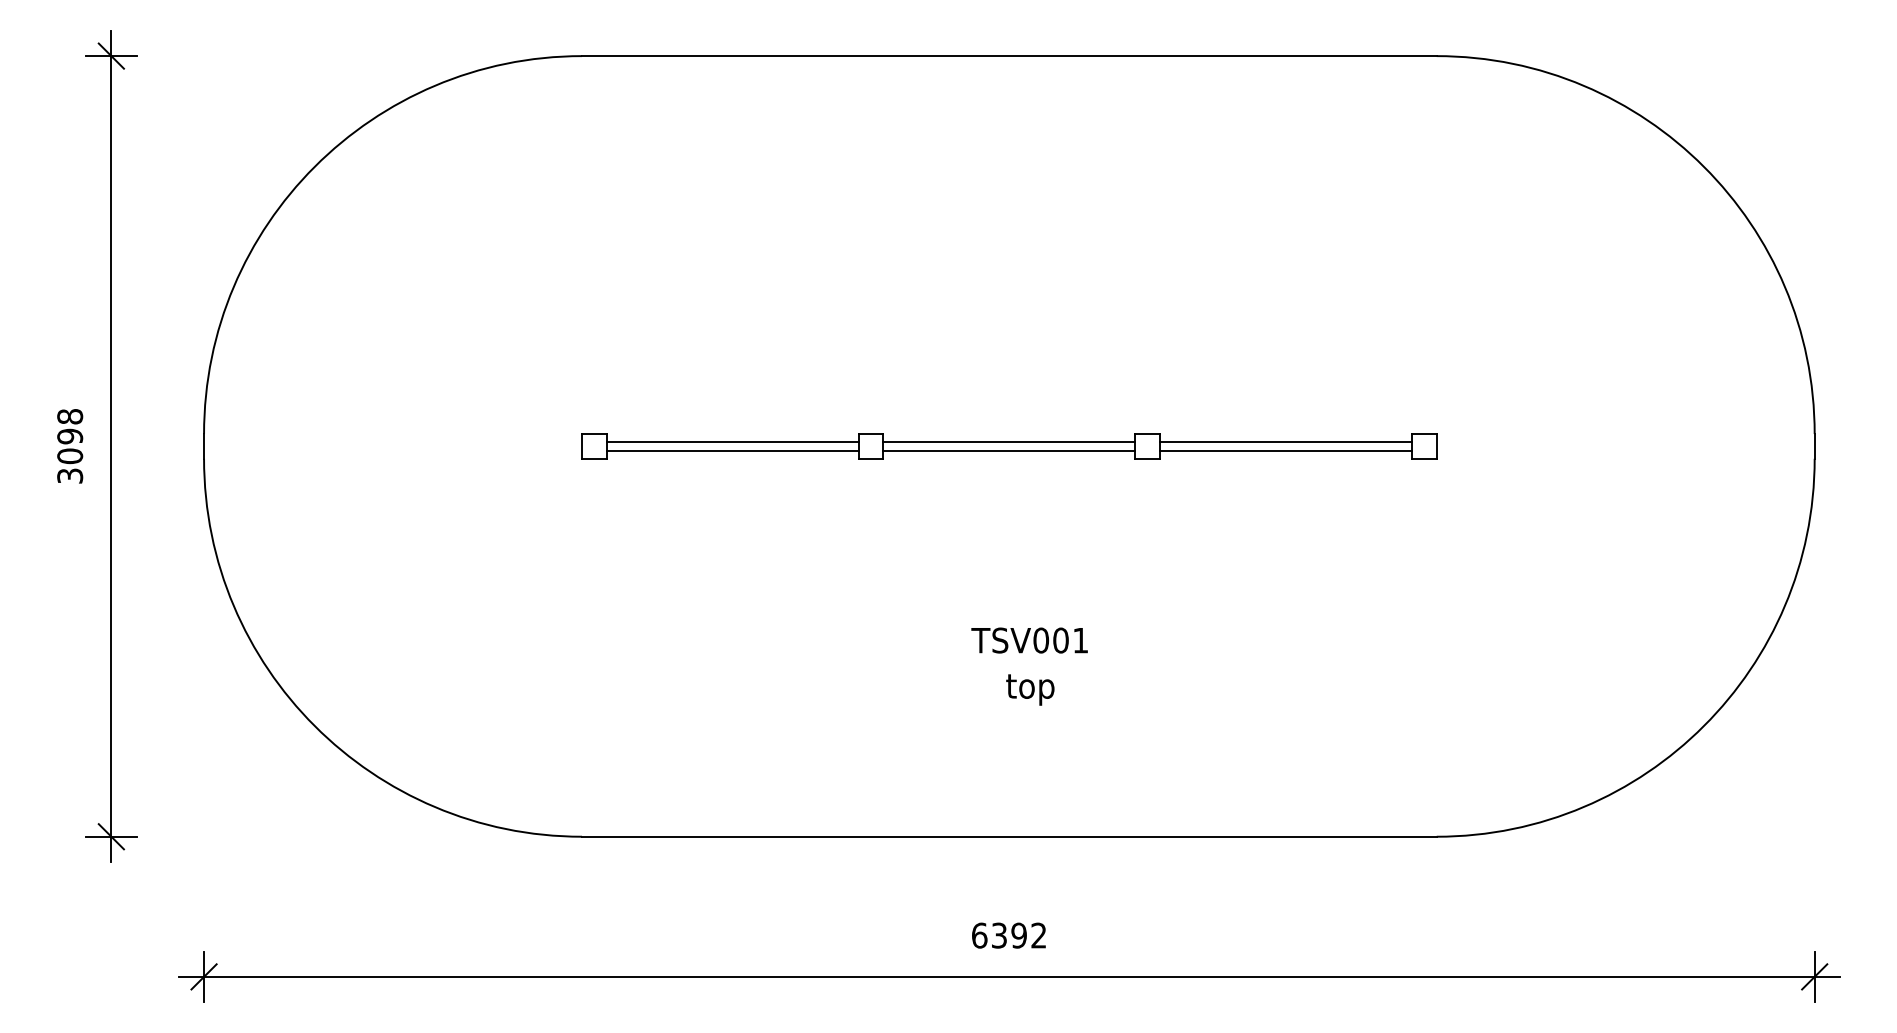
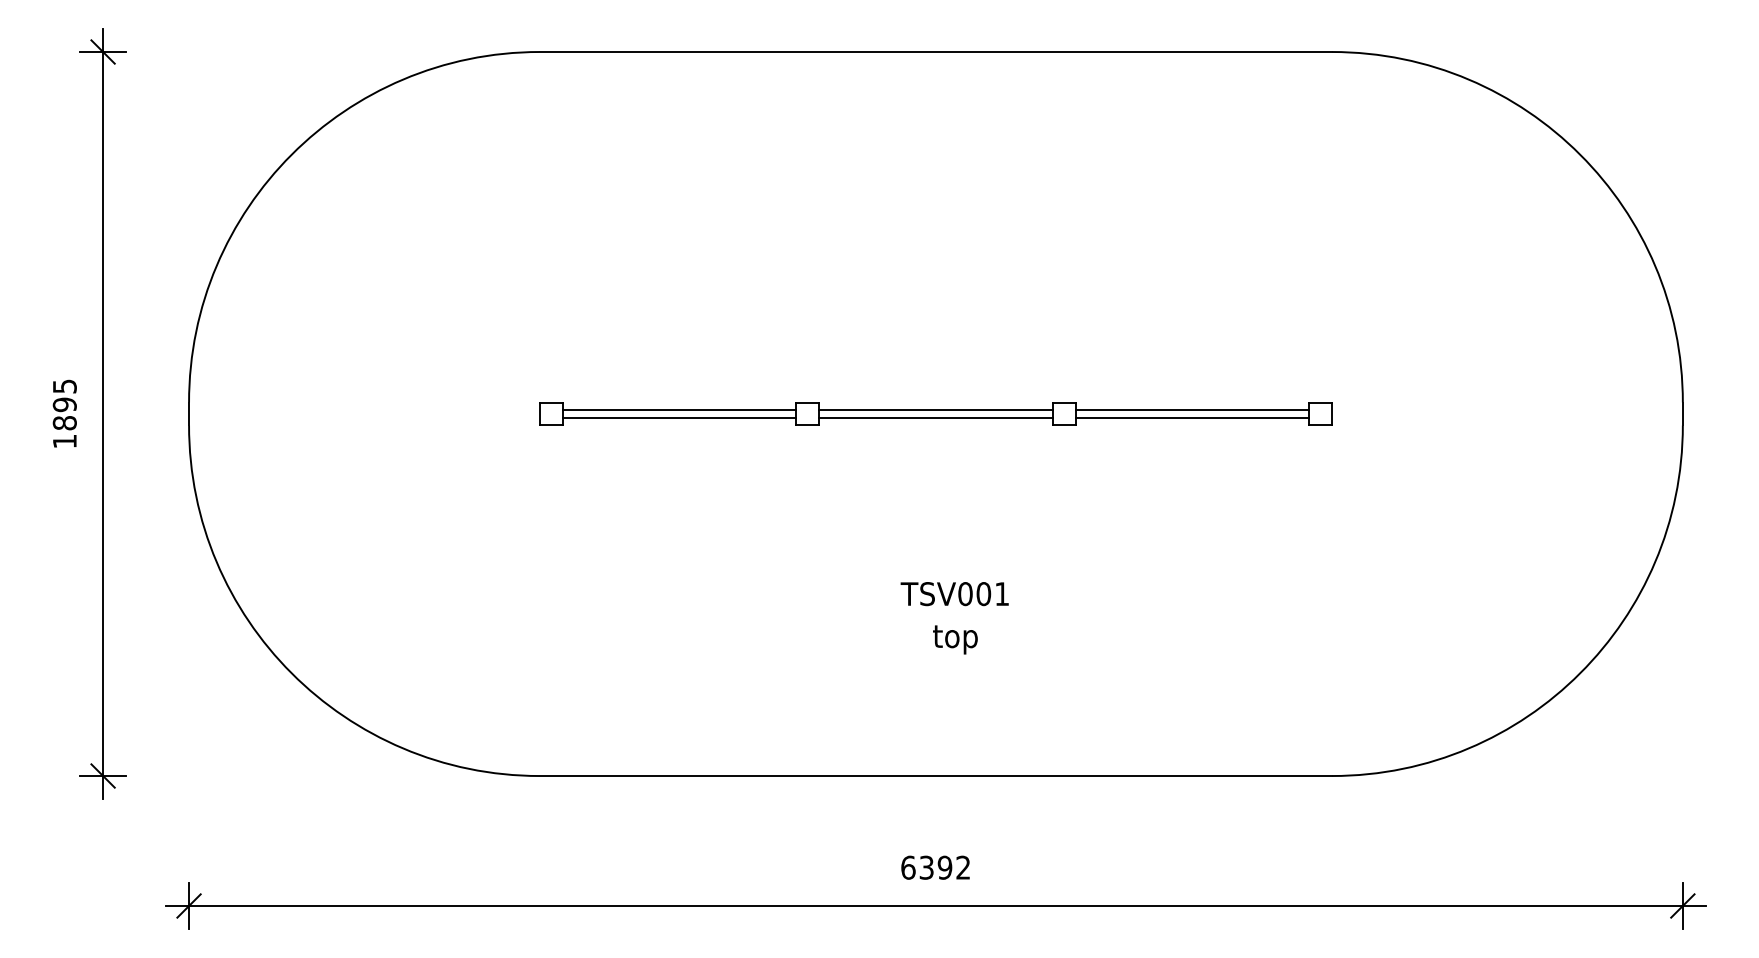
text: (69, 445) -> (64, 413), 3098 -> 1895

